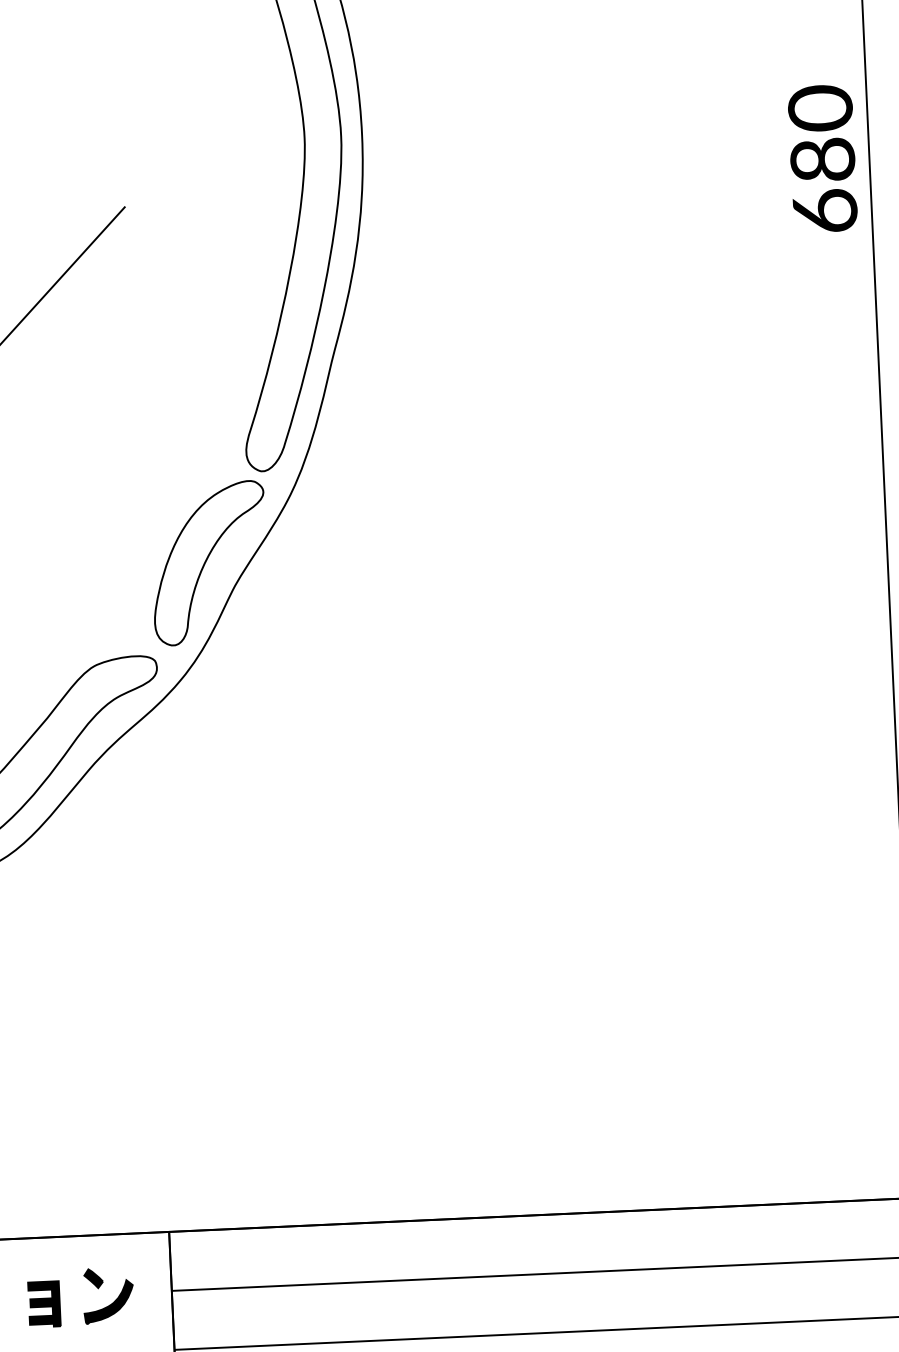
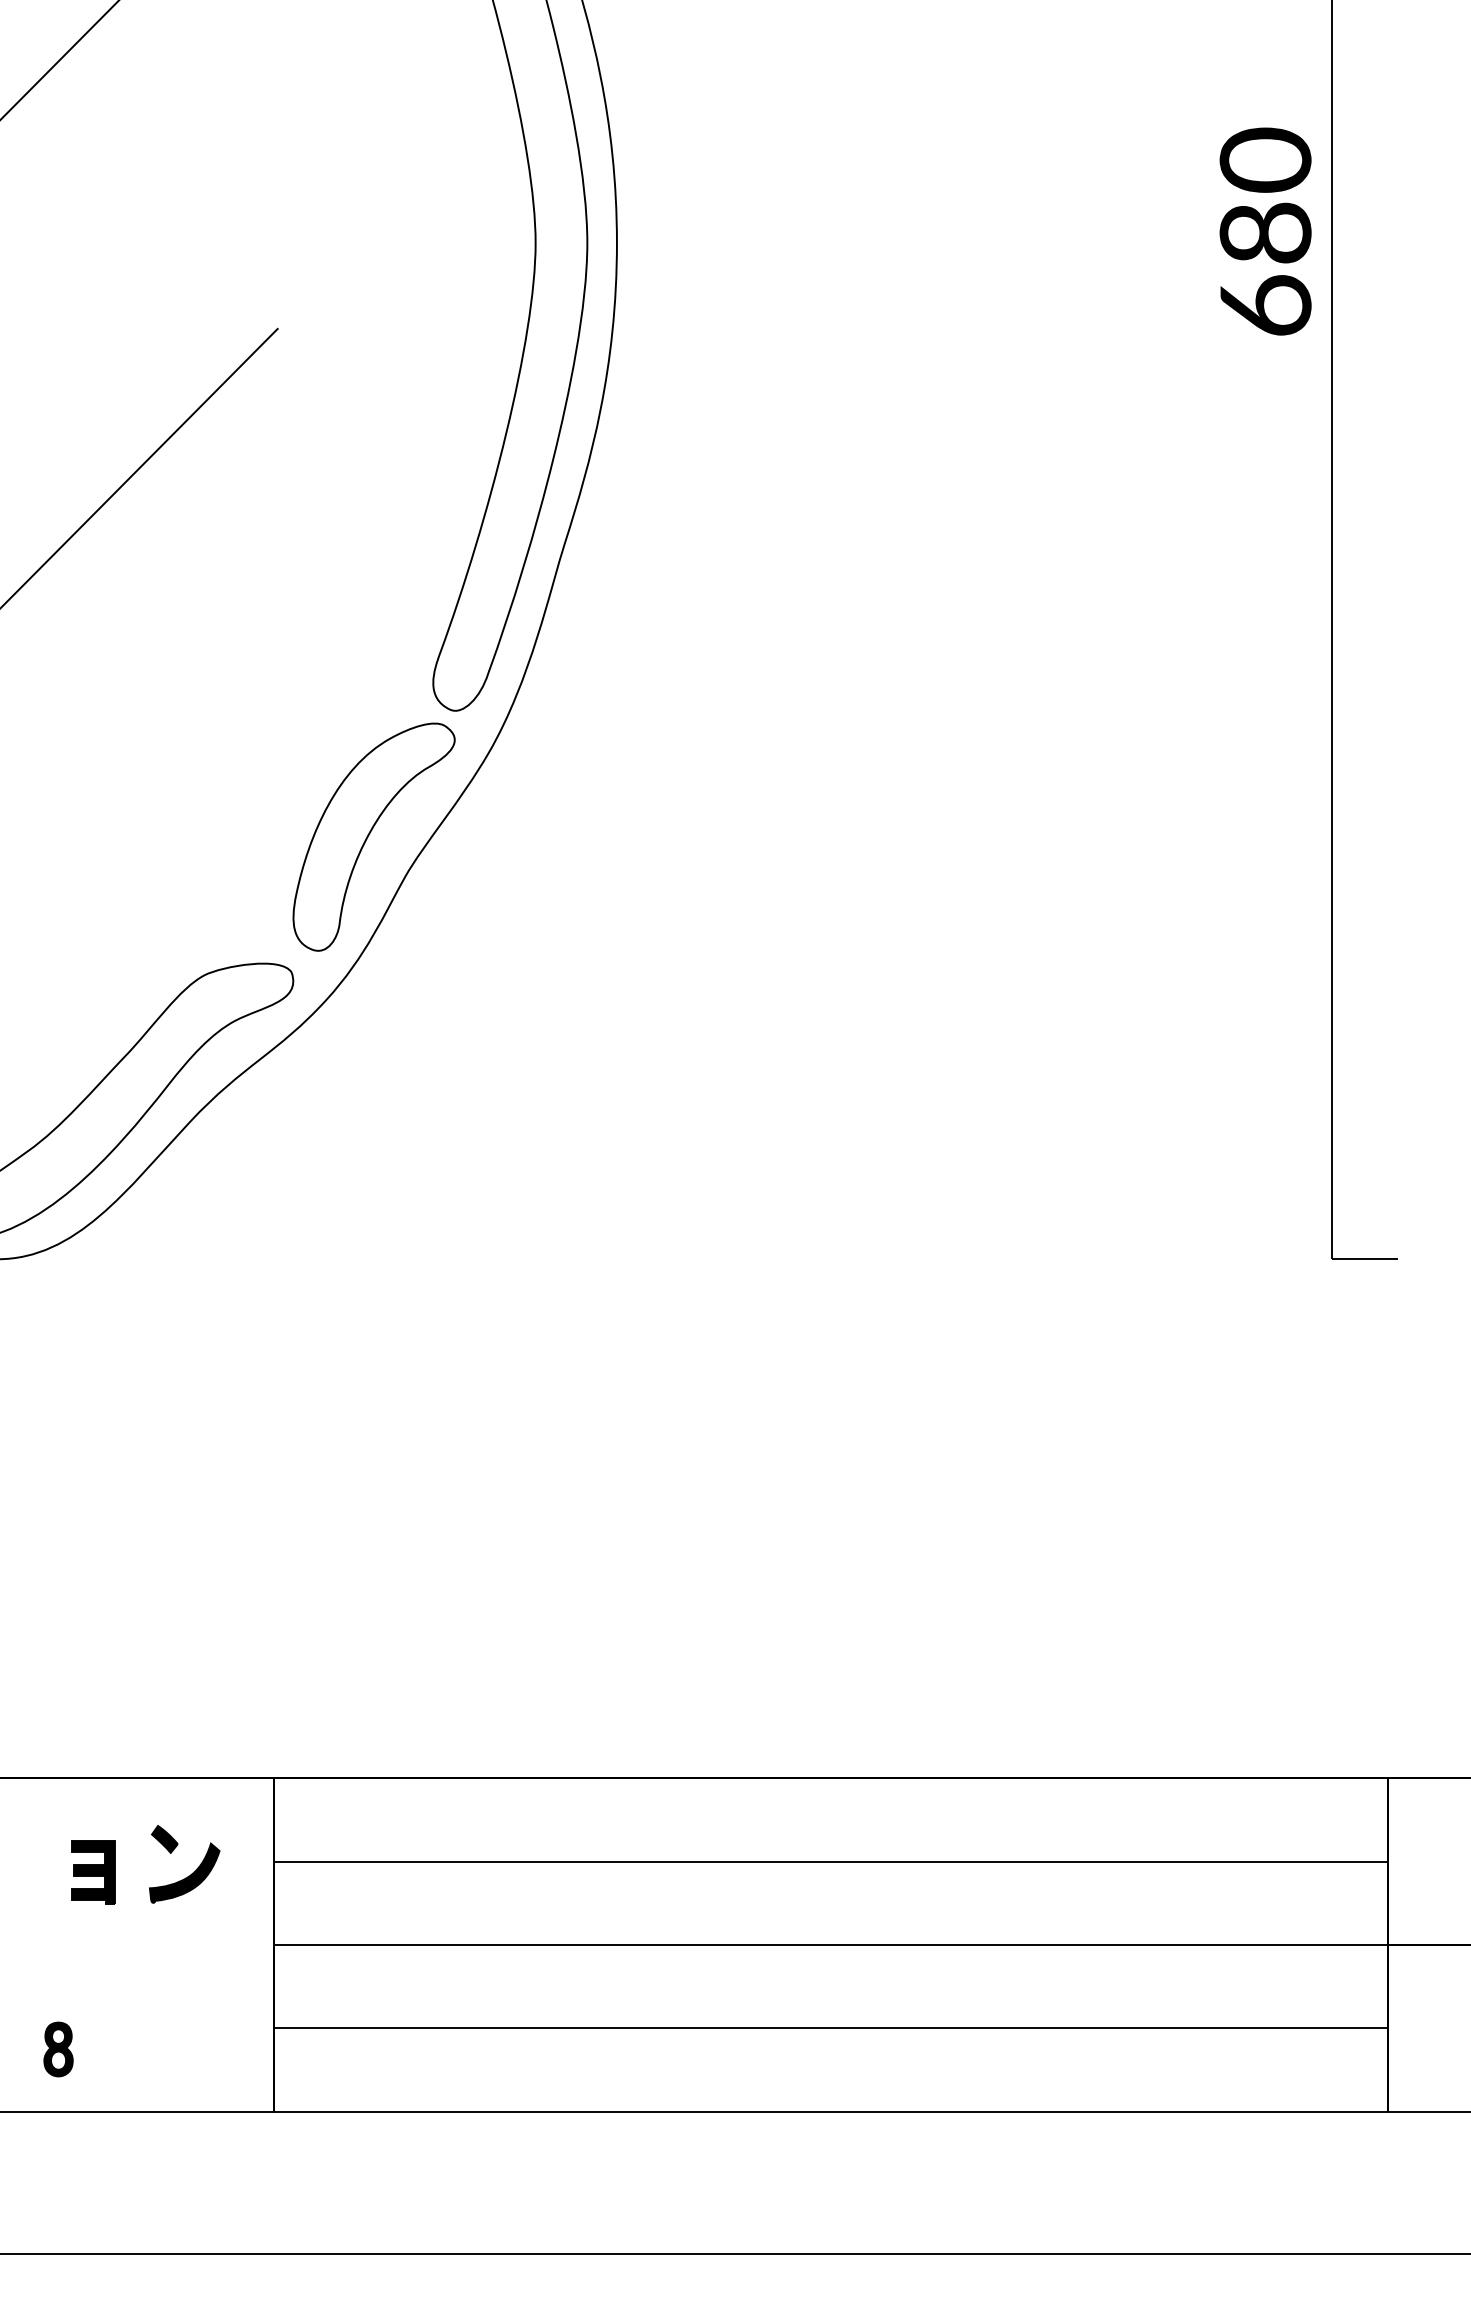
text: (822, 158) -> (1265, 231), moved

